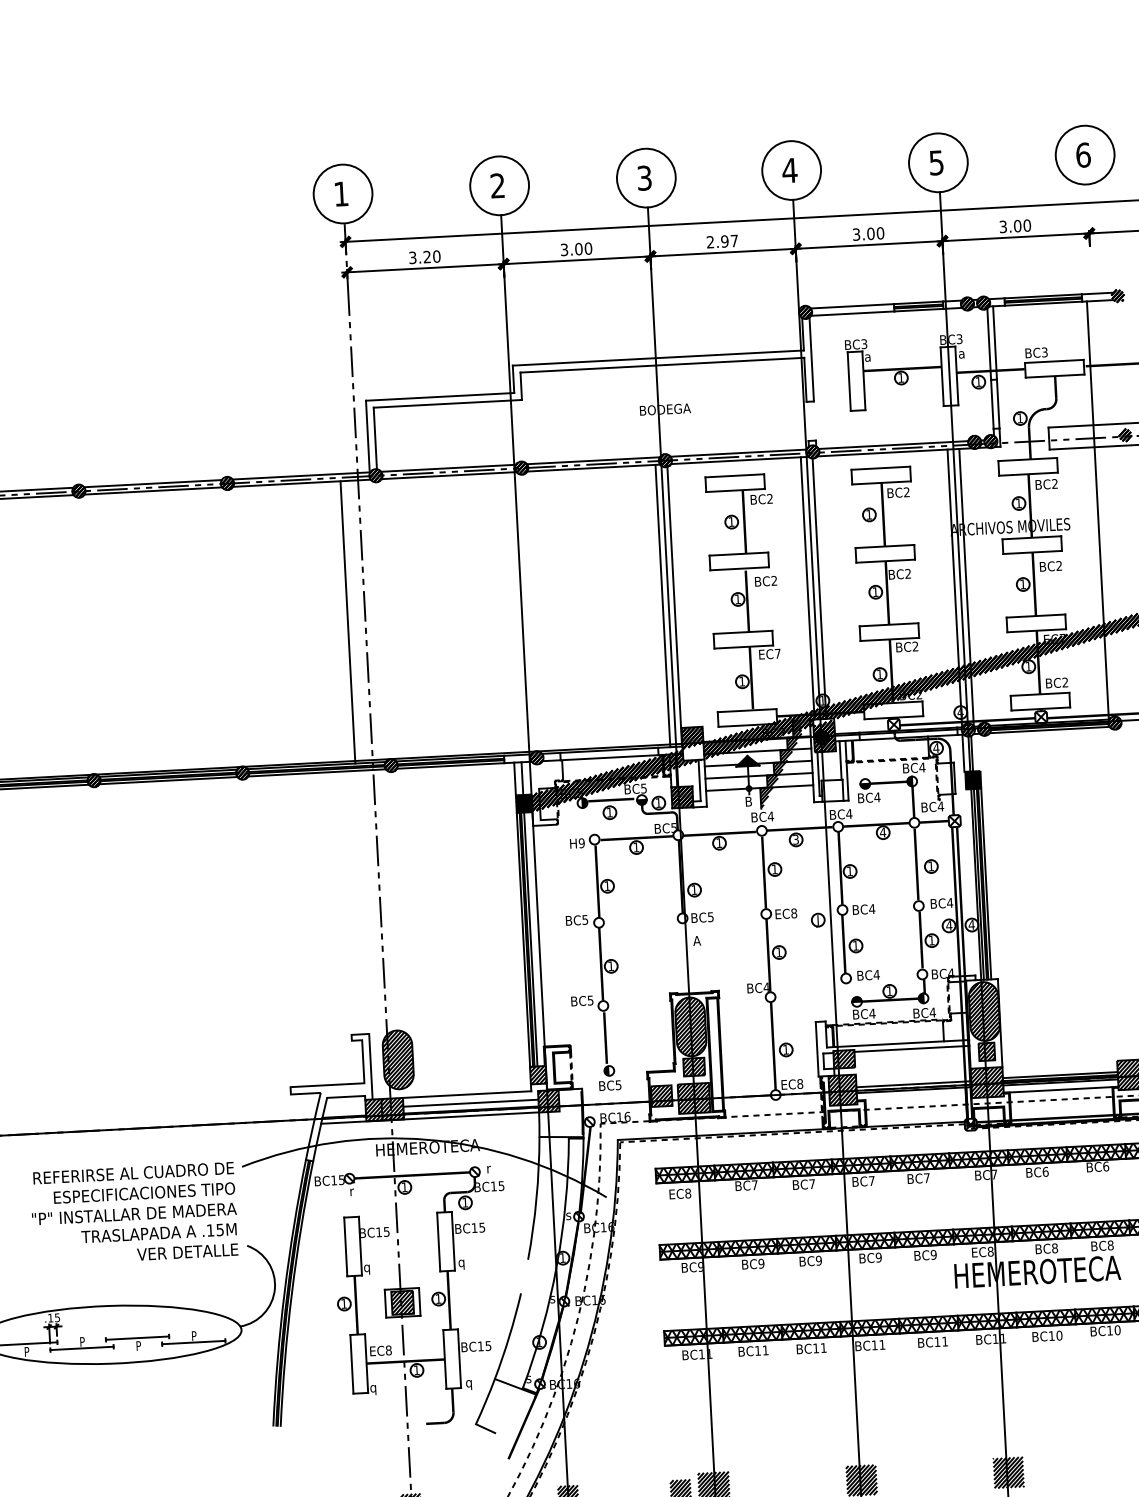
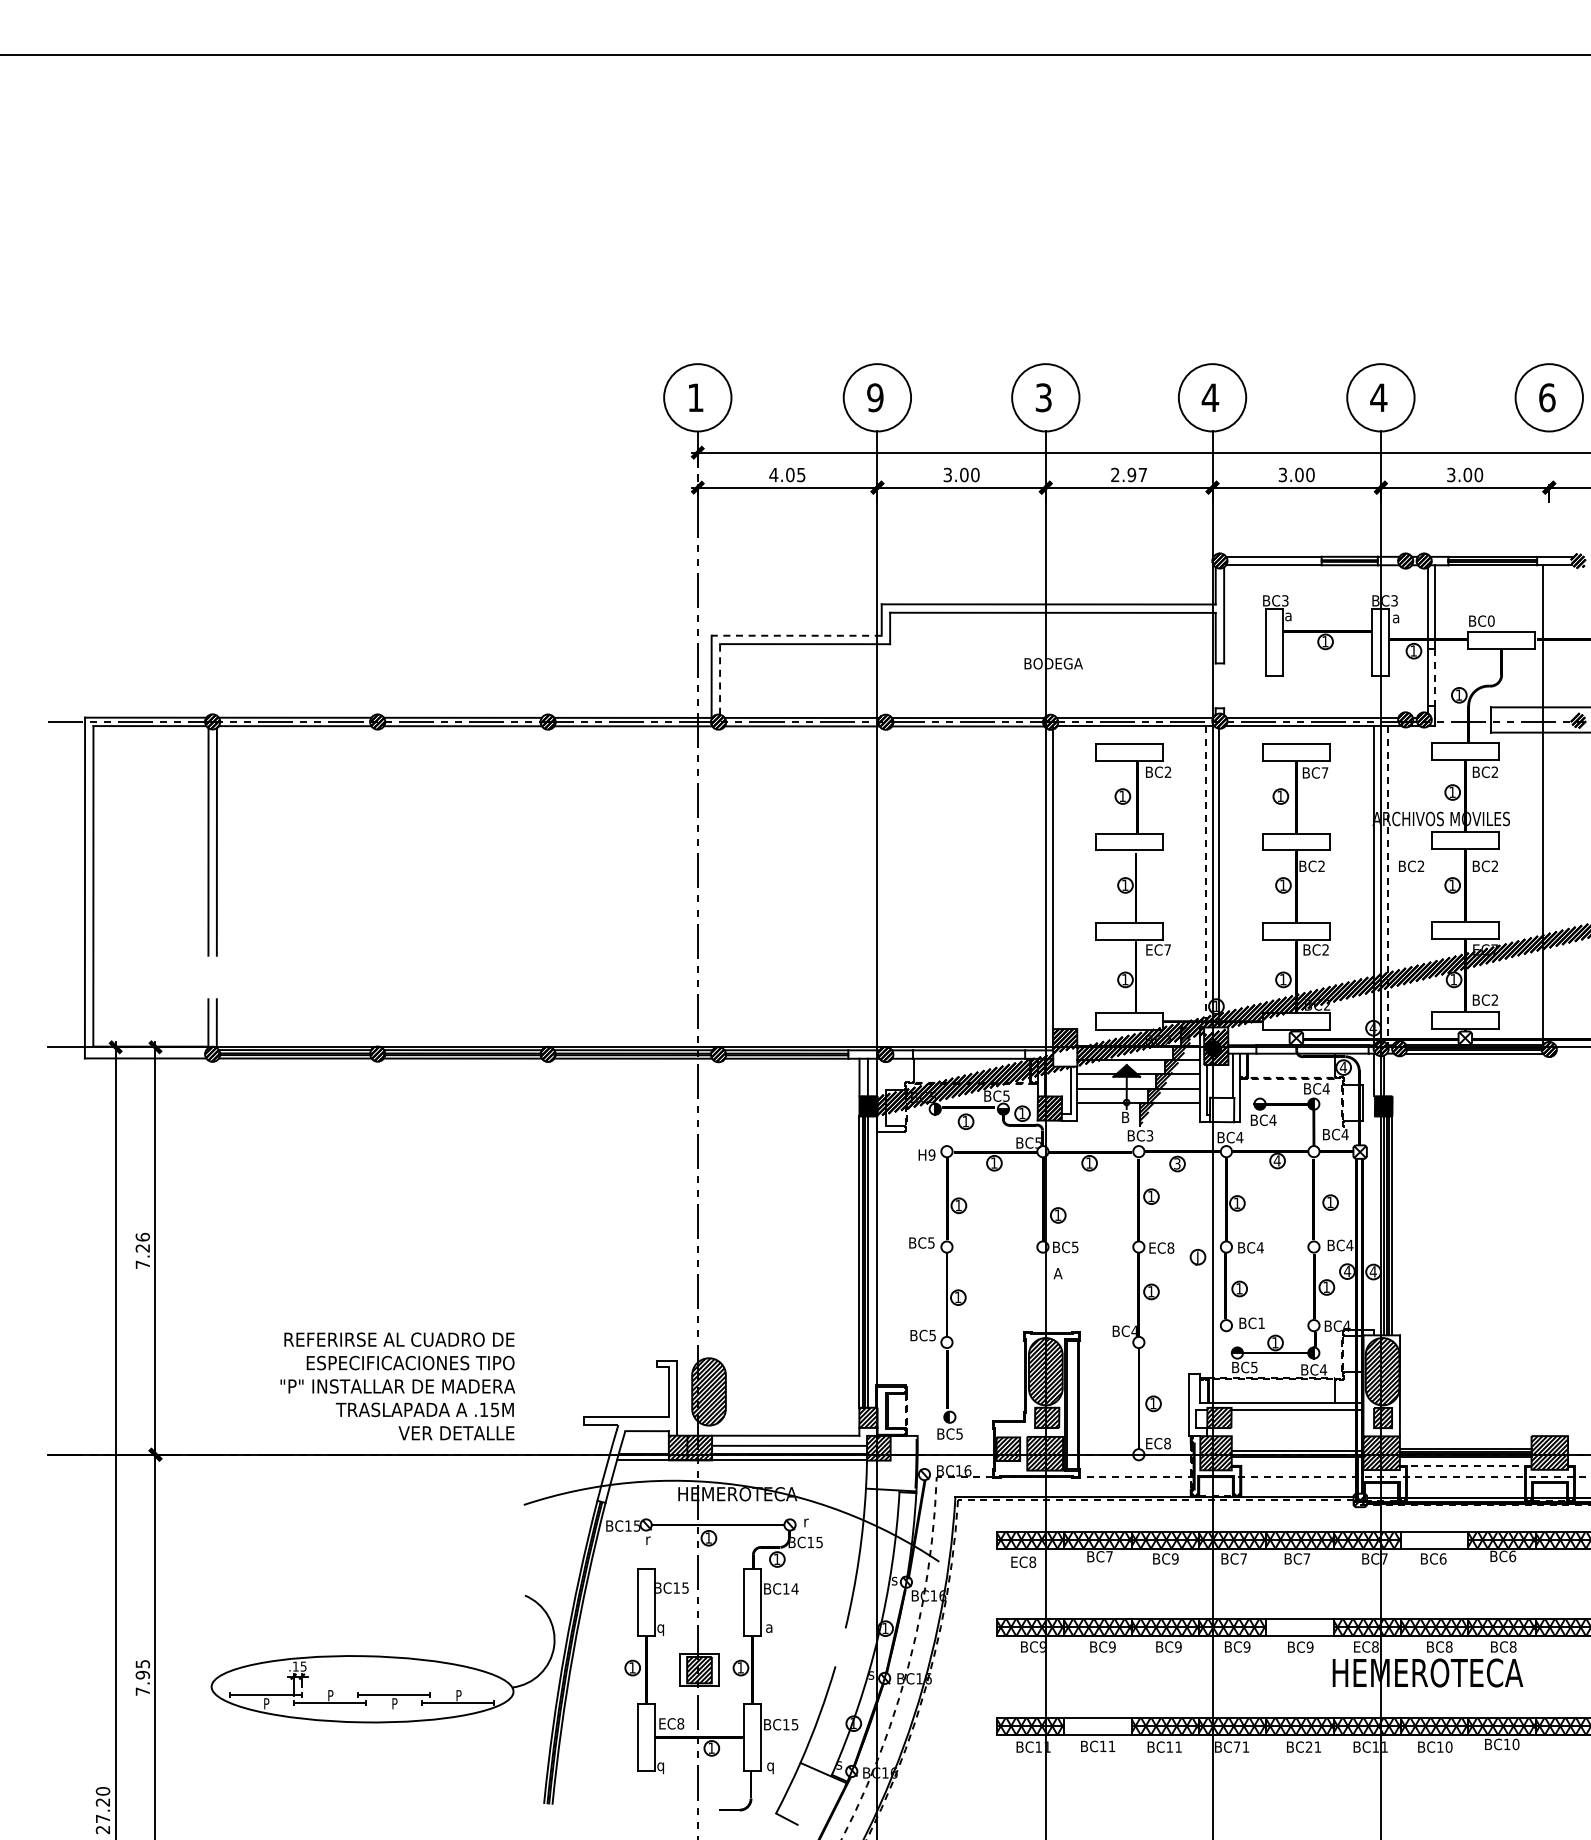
text: (936, 162) -> (1378, 397), 5 -> 4
text: (497, 185) -> (875, 397), 2 -> 9
text: (424, 256) -> (787, 474), 3.20 -> 4.05
text: (1044, 351) -> (1490, 620), BC3 -> BC0
line: (439, 396) -> (796, 635), solid -> dashed
line: (997, 404) -> (1434, 677), solid -> dashed
line: (375, 437) -> (720, 678), solid -> dashed
text: (906, 491) -> (1324, 772), BC2 -> BC7
text: (765, 581) -> (1411, 866), moved
line: (807, 588) -> (1205, 877), solid -> dashed
line: (966, 588) -> (1387, 886), solid -> dashed
line: (663, 606) -> (1039, 888), removed
line: (347, 622) -> (677, 888), removed
text: (770, 816) -> (1149, 1135), BC4 -> BC3
text: (876, 974) -> (1261, 1322), BC4 -> BC1
text: (871, 1013) -> (1253, 1367), BC4 -> BC5
line: (1060, 1089) -> (1465, 1465), solid -> dashed
hatch: (1037, 1155) -> (1434, 1539), removed
text: (811, 1183) -> (1174, 1558), BC7 -> BC9
text: (134, 1214) -> (397, 1386), moved
text: (481, 1227) -> (794, 1588), BC15 -> BC14
hatch: (923, 1238) -> (1299, 1627), removed
text: (460, 1264) -> (768, 1629), q -> a
hatch: (752, 1333) -> (1097, 1726), removed
text: (936, 1341) -> (1308, 1746), BC11 -> BC21
text: (875, 1344) -> (1237, 1746), BC11 -> BC71

